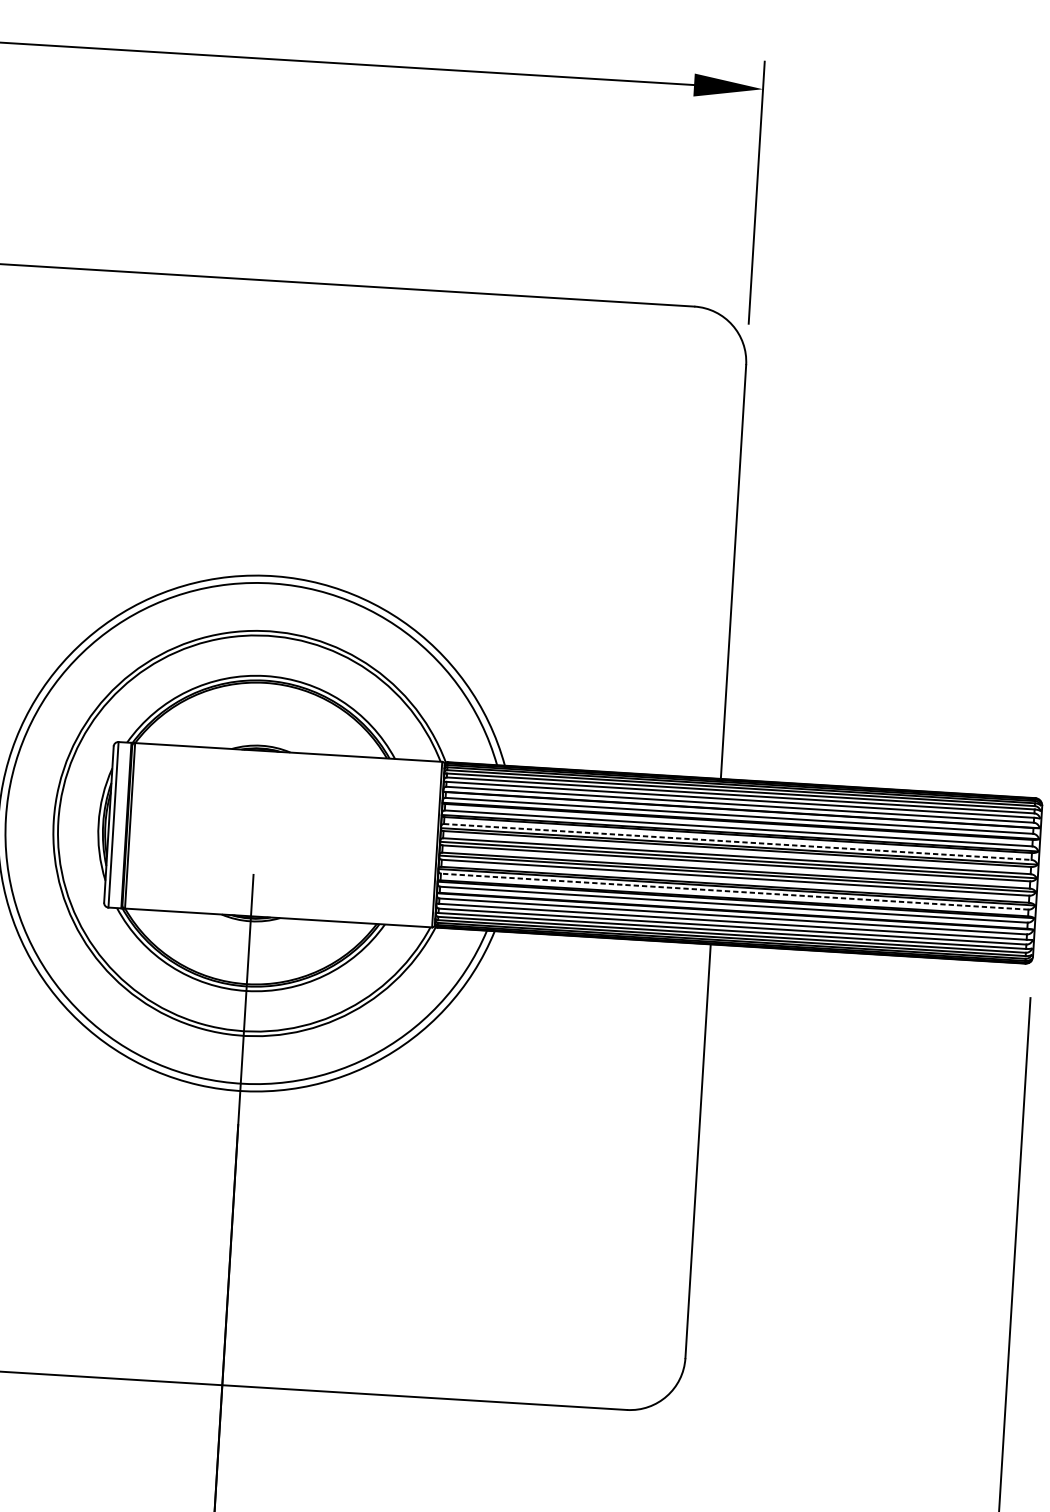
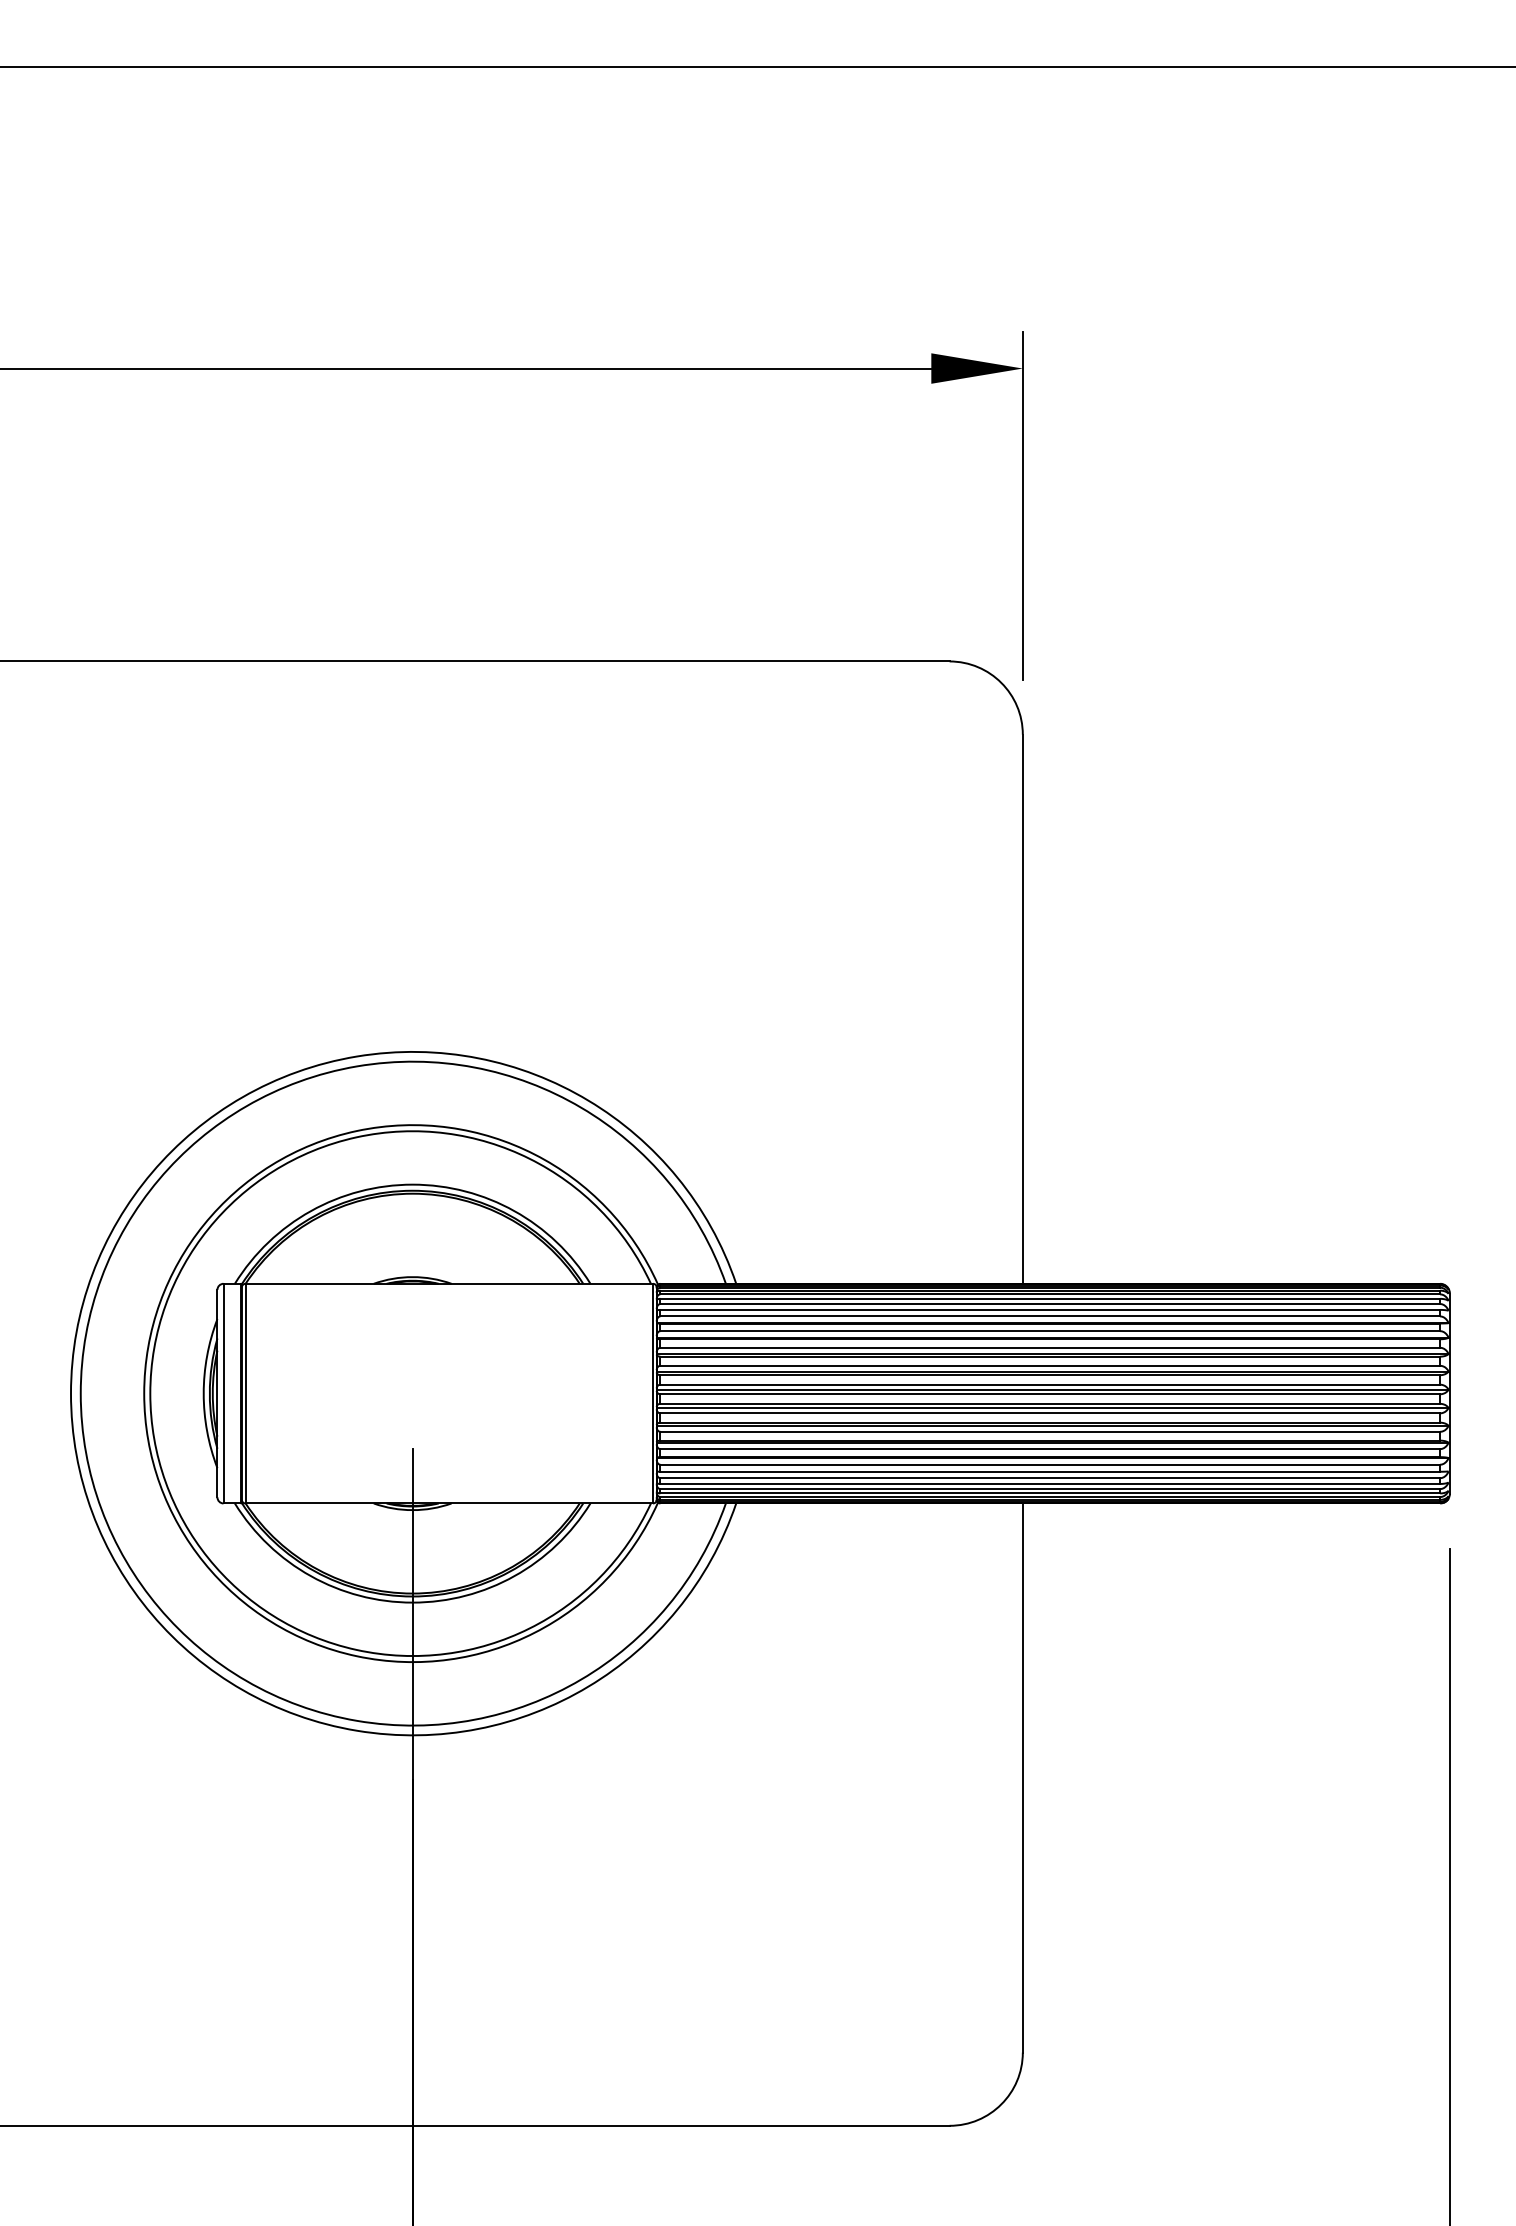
line: (737, 841) -> (1050, 1365), dashed -> solid
line: (734, 891) -> (1050, 1431), dashed -> solid

